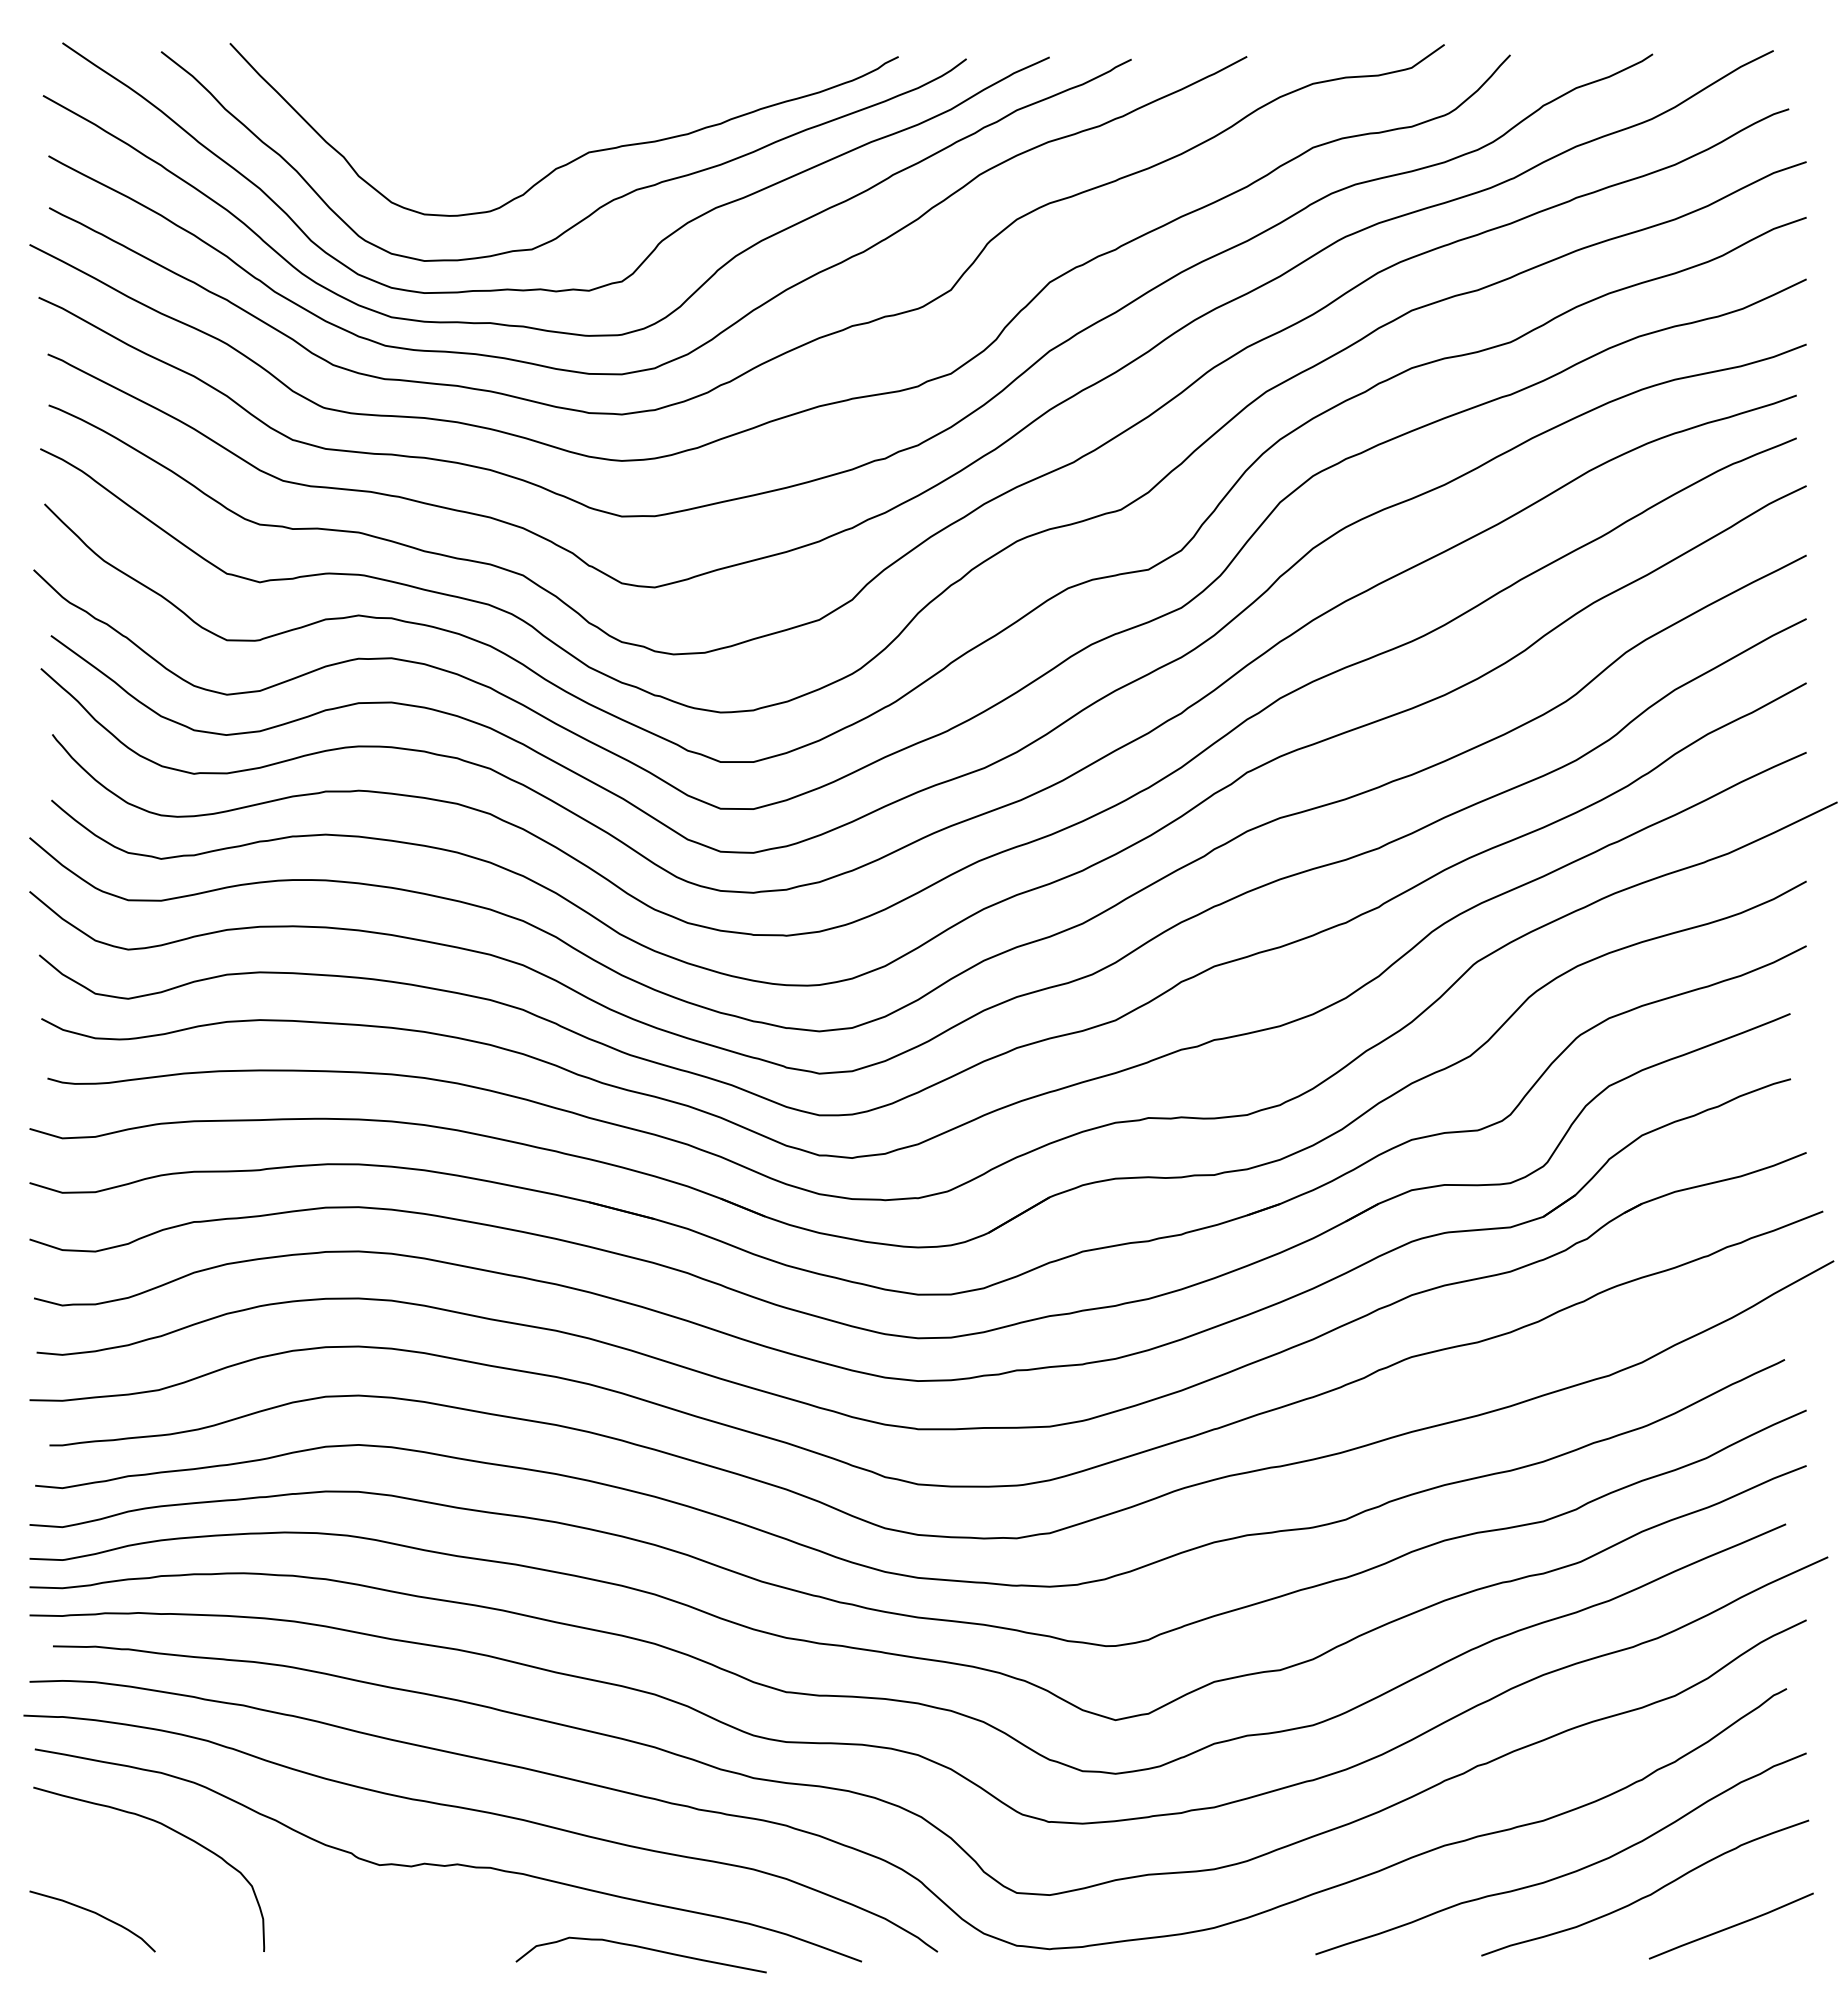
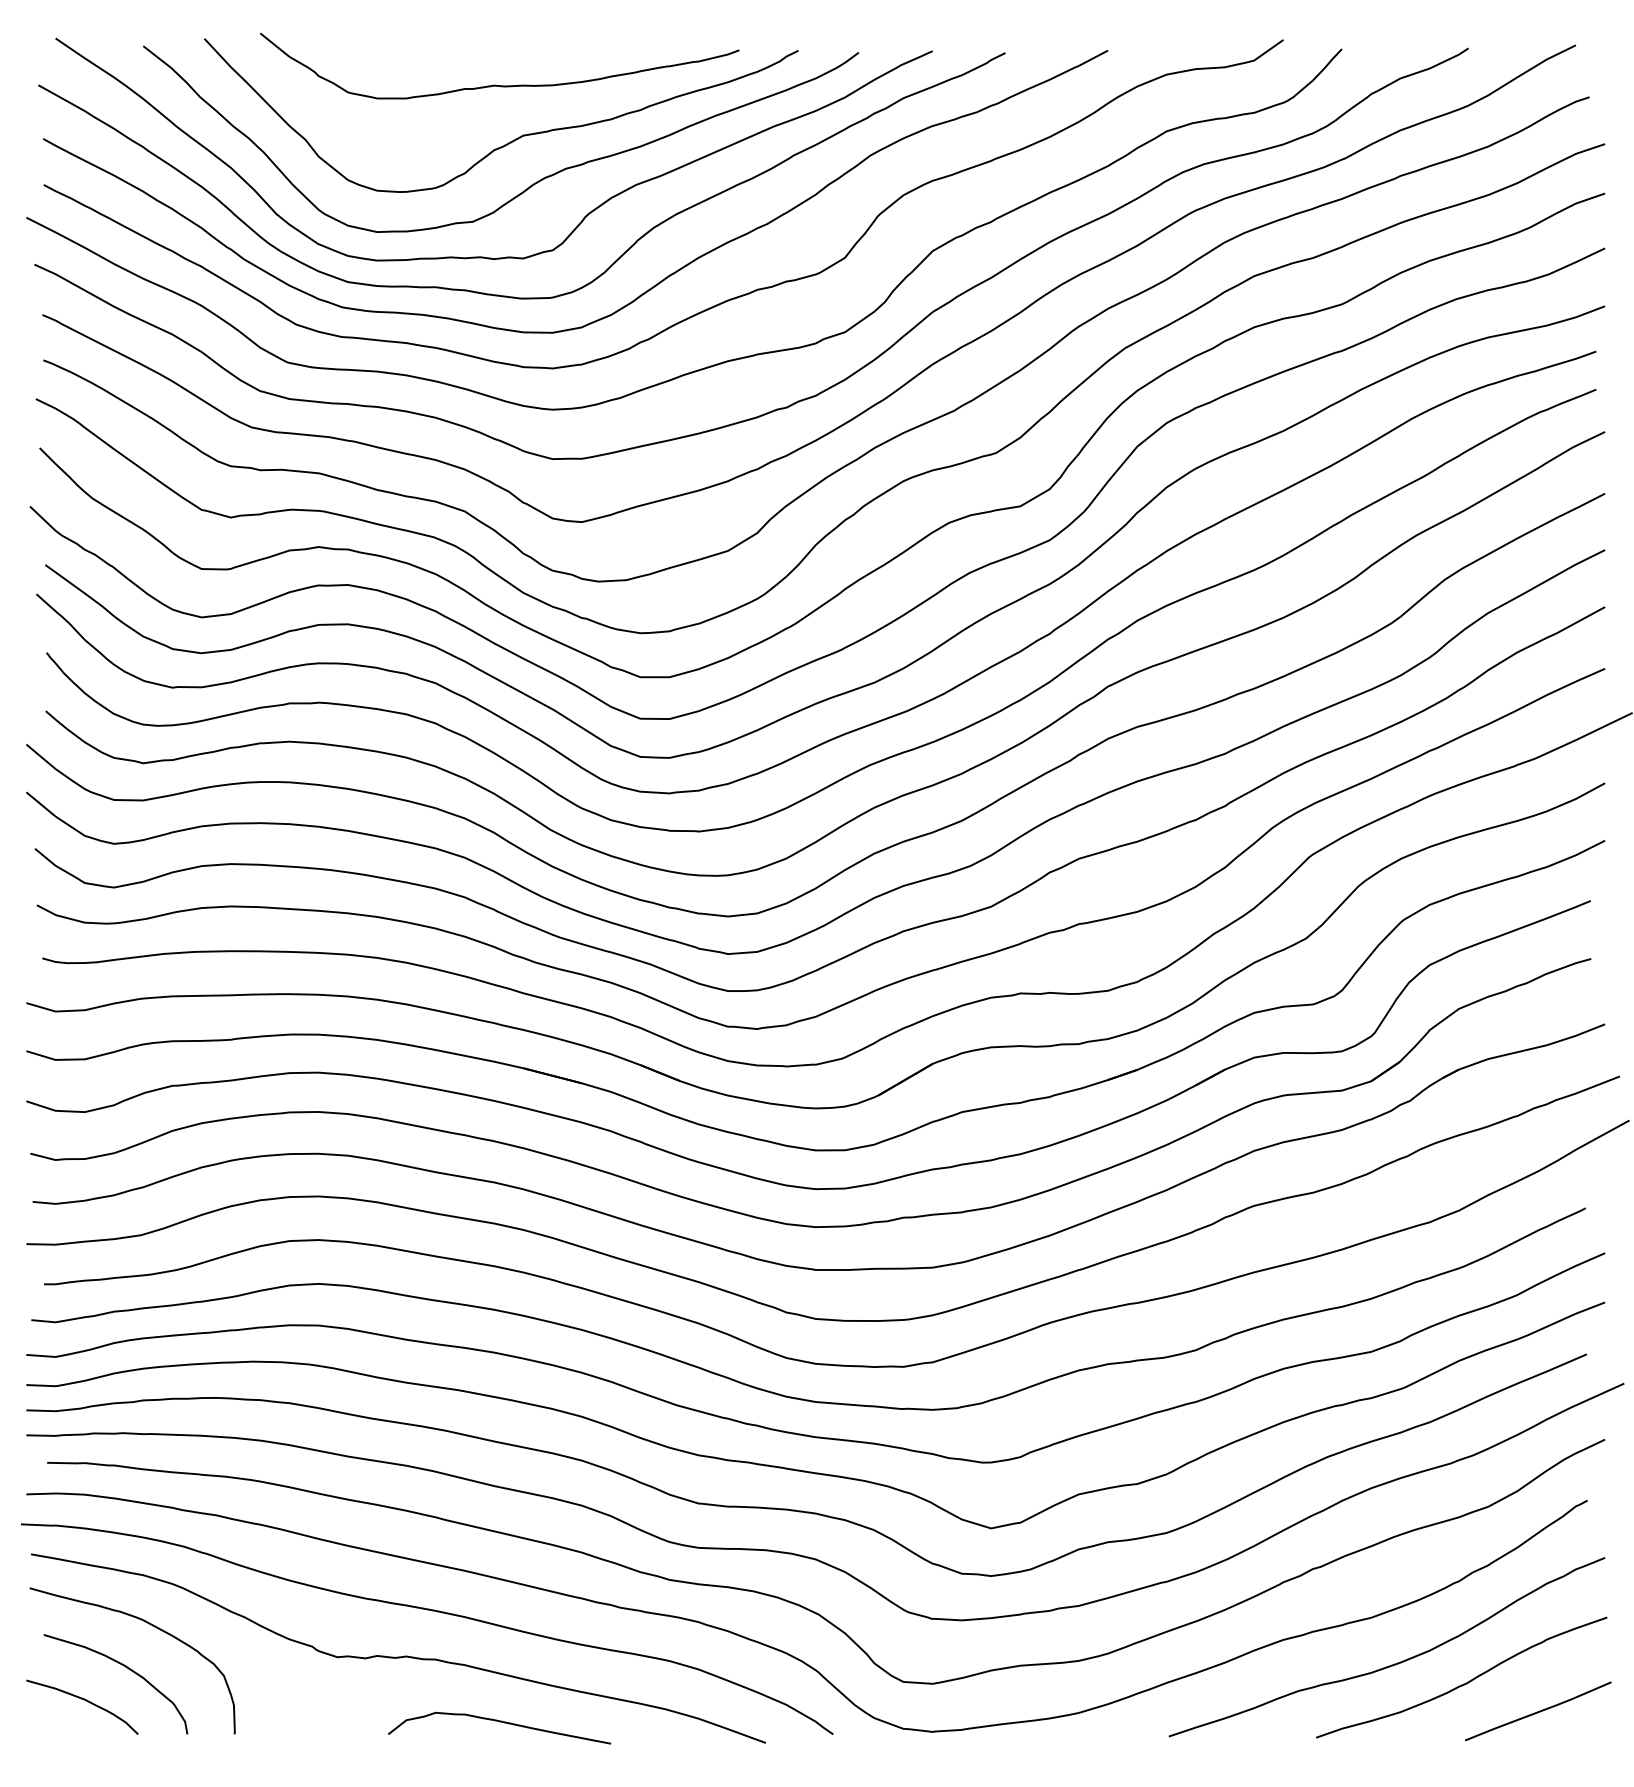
curve: (562, 95) -> (499, 85), added
curve: (142, 1877) -> (126, 1668), added
curve: (641, 1948) -> (499, 1722), moved

